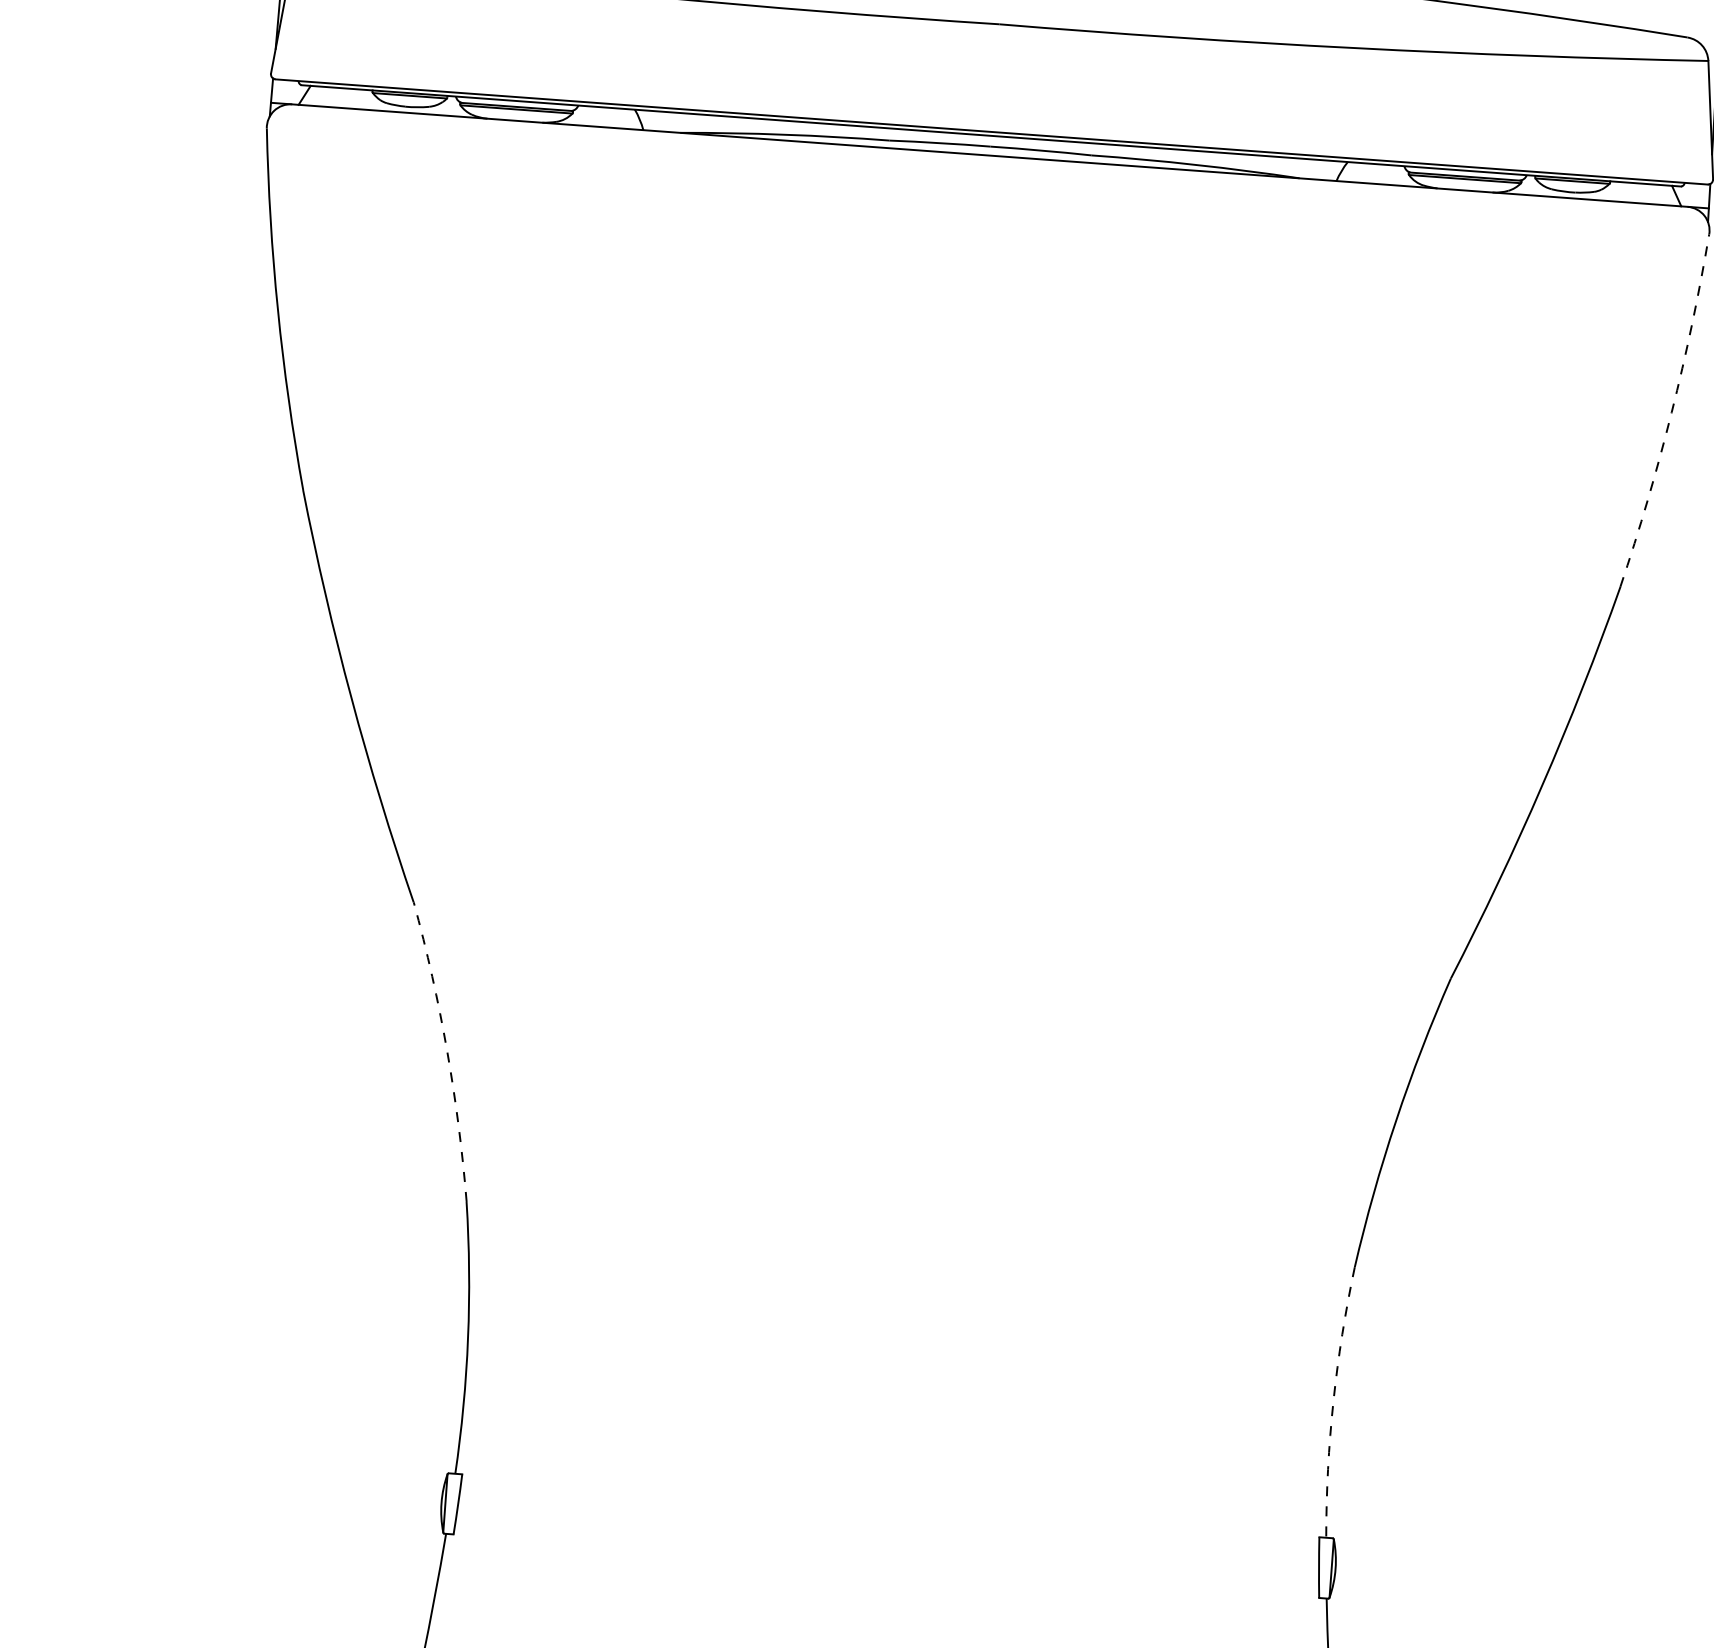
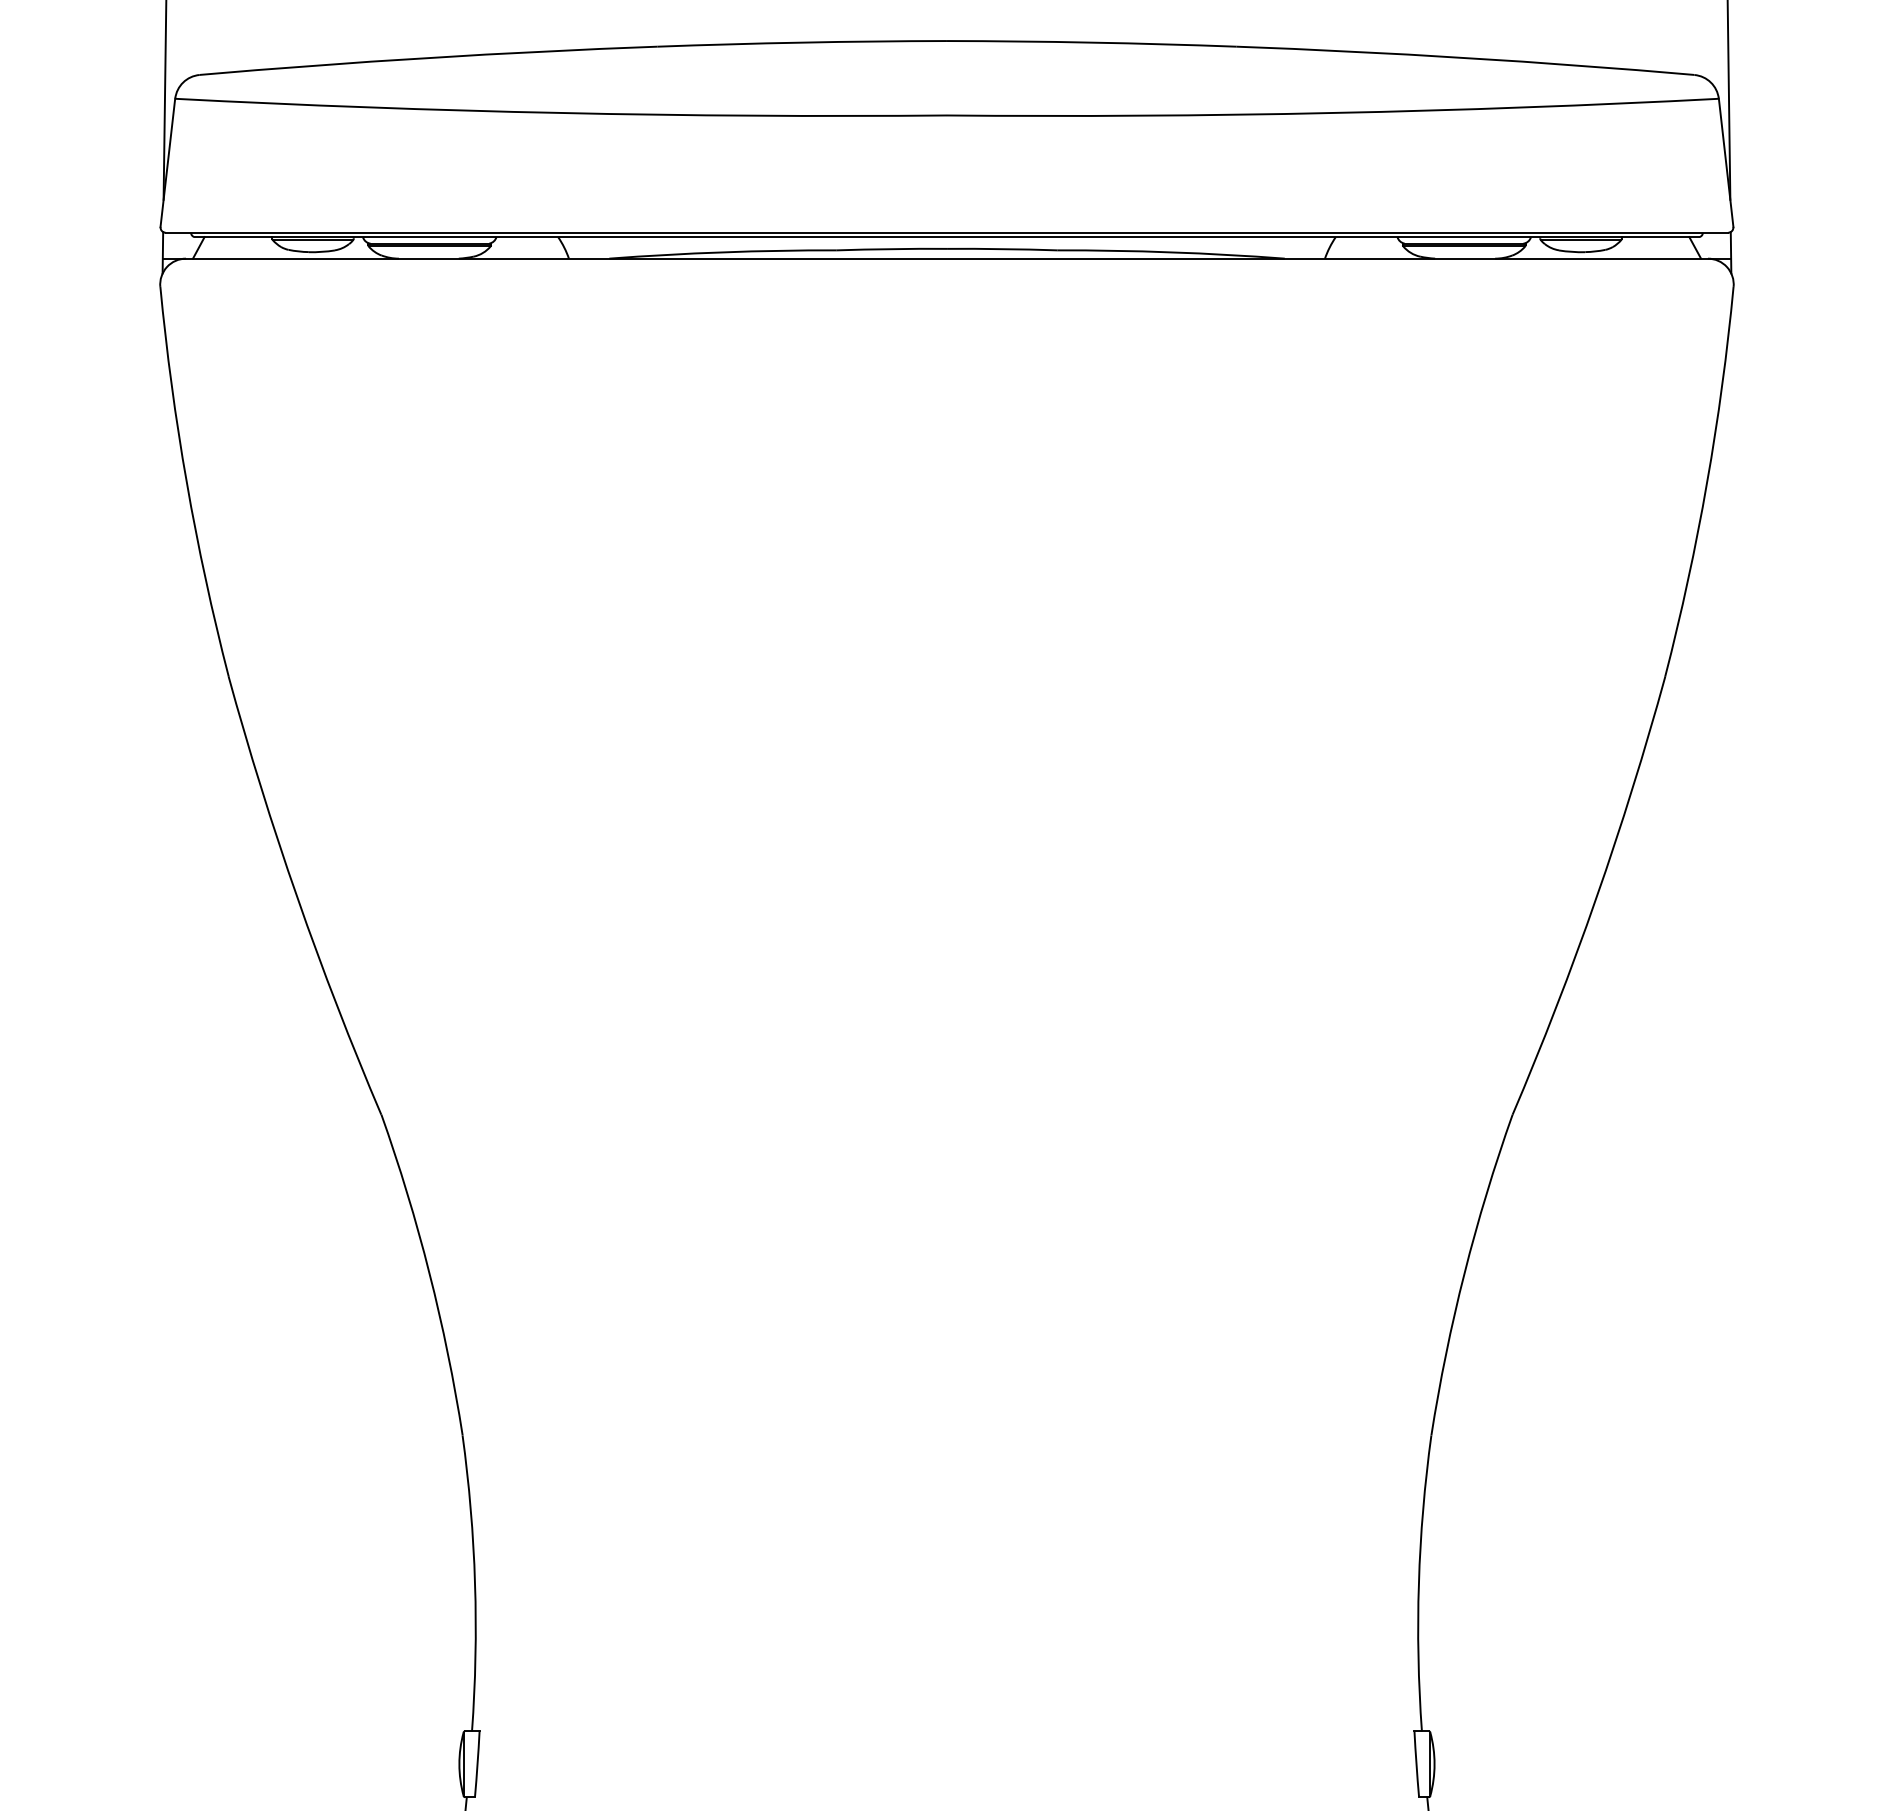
arc: (1672, 412) -> (1707, 482), dashed -> solid
arc: (447, 1051) -> (429, 1273), dashed -> solid
arc: (1333, 1401) -> (1418, 1583), dashed -> solid

